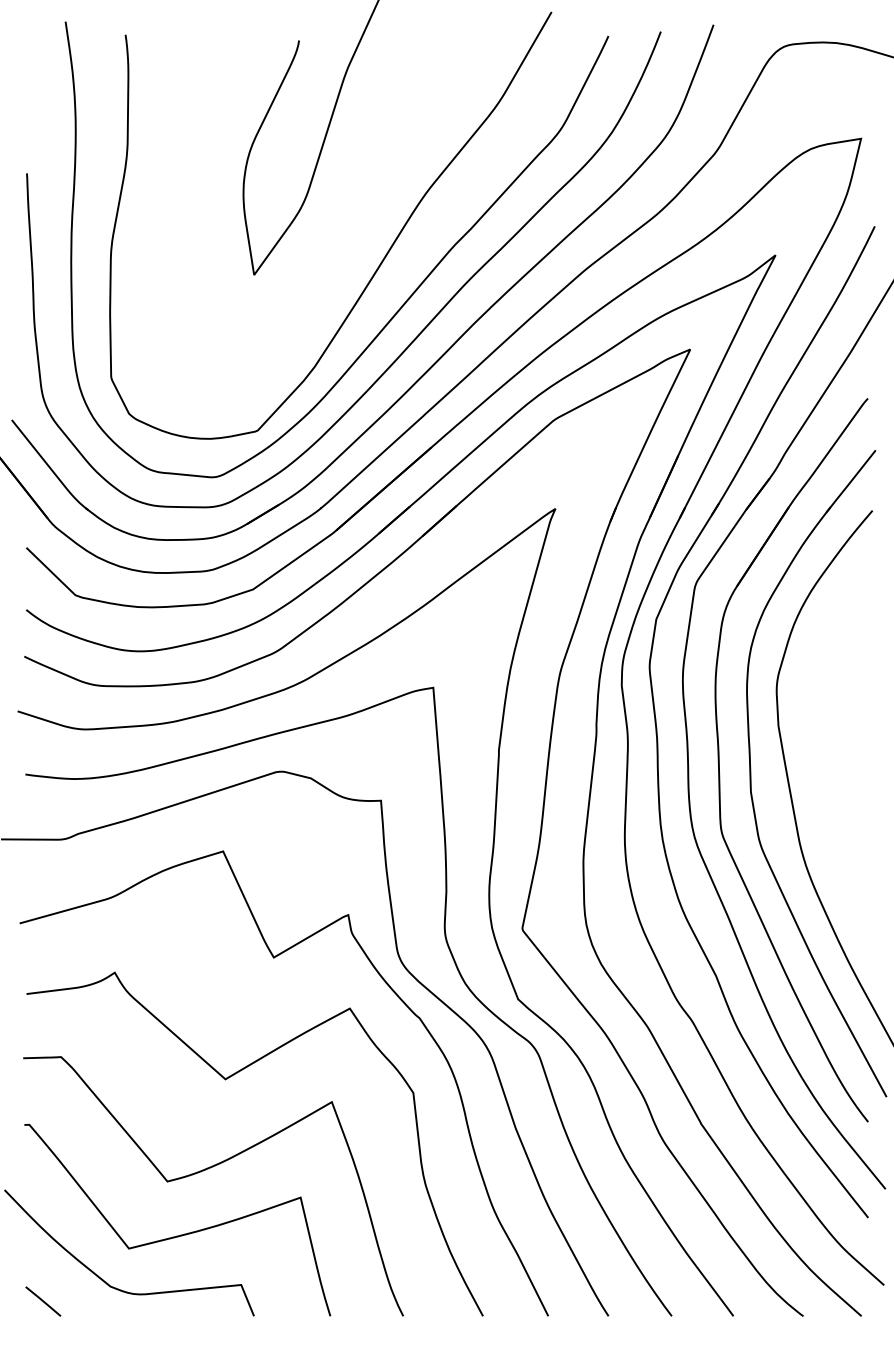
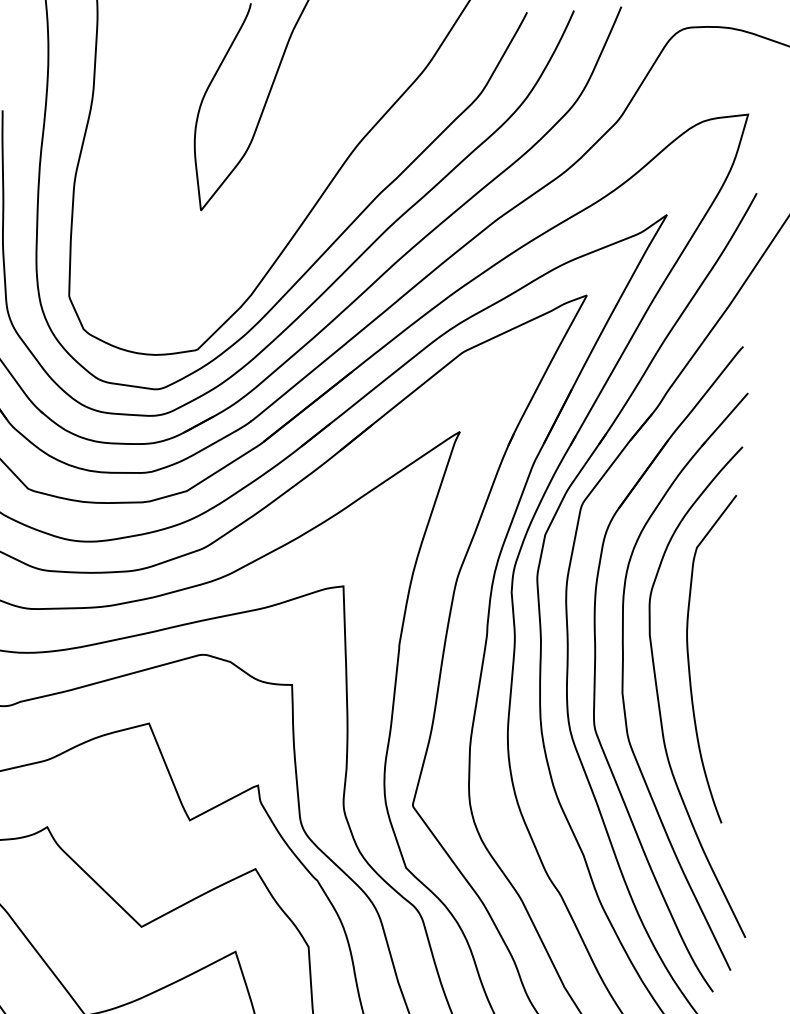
curve: (824, 754) -> (689, 662), added

